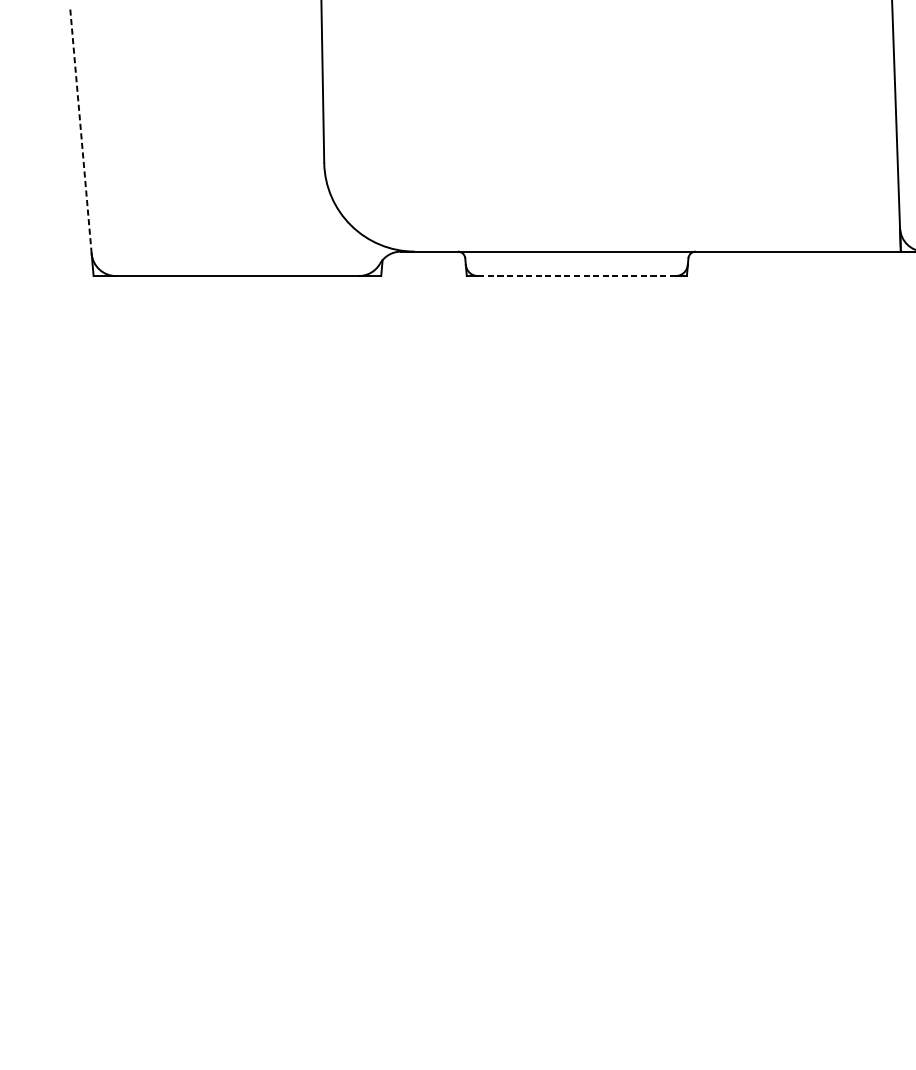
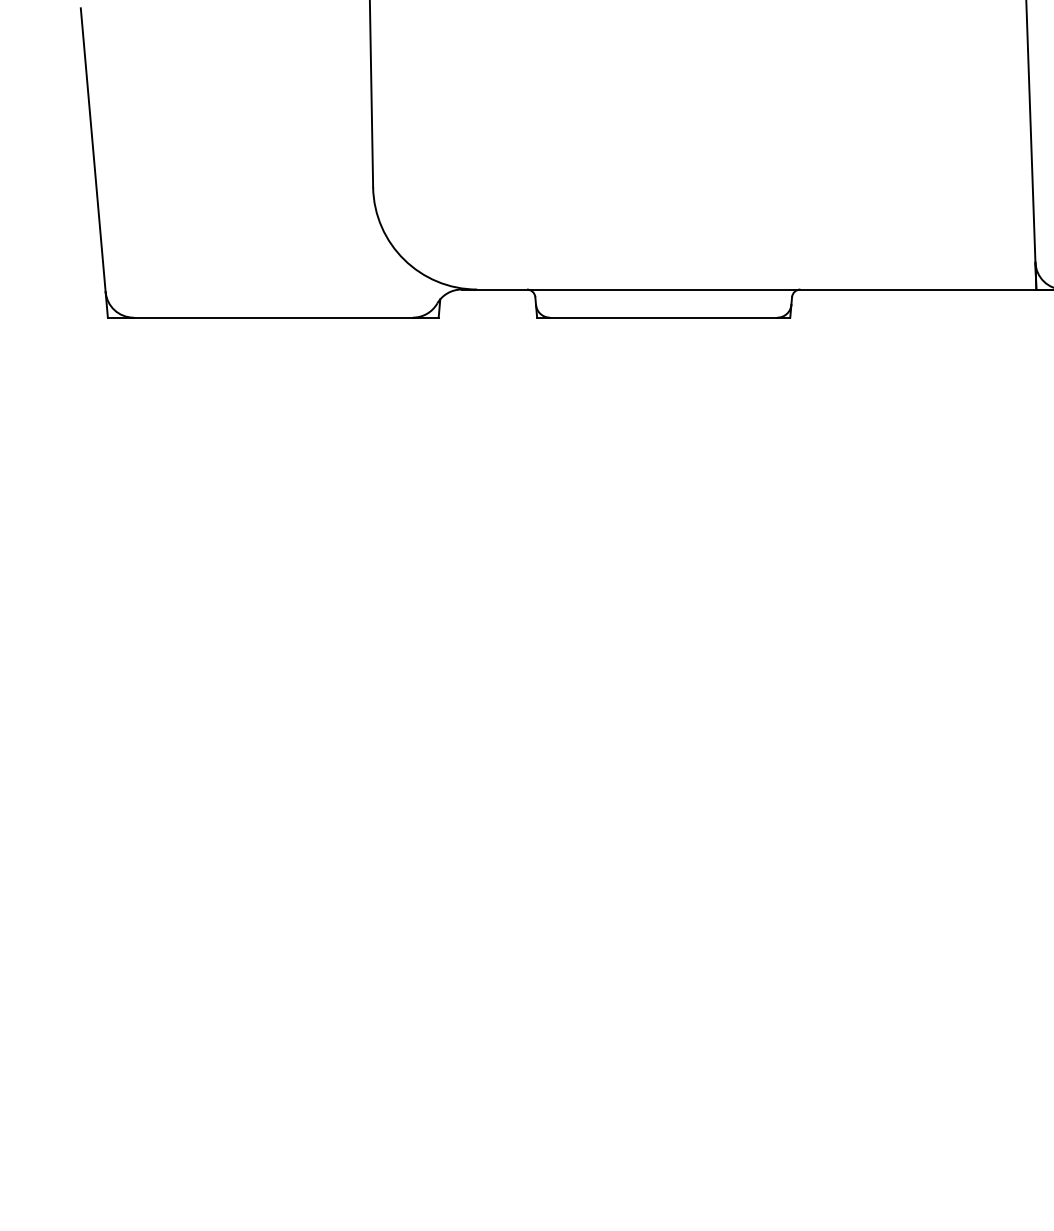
line: (81, 129) -> (93, 149), dashed -> solid
line: (576, 275) -> (663, 317), dashed -> solid

